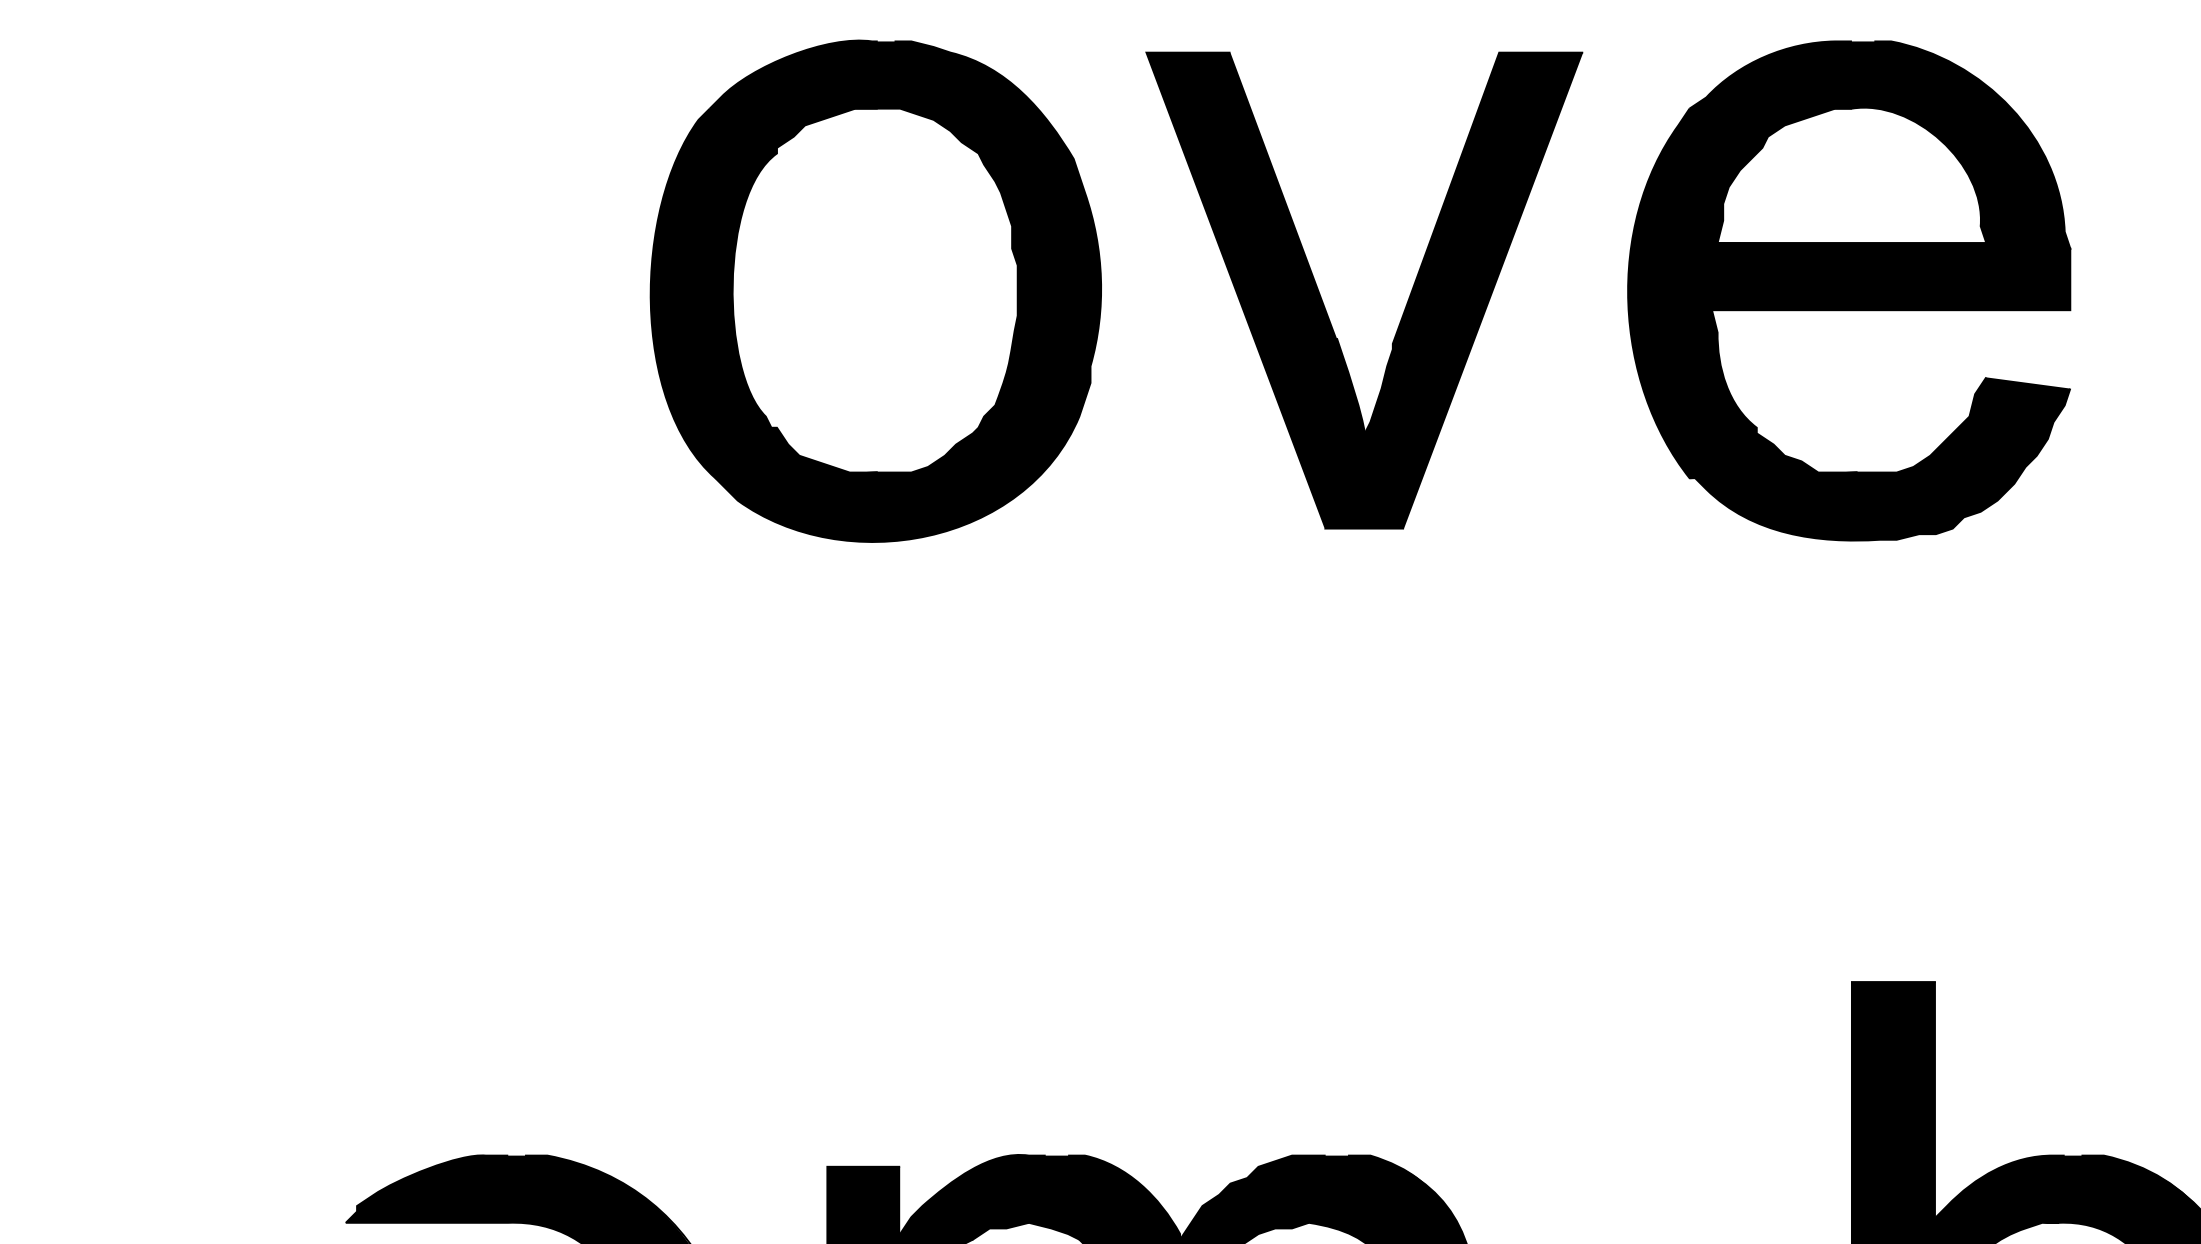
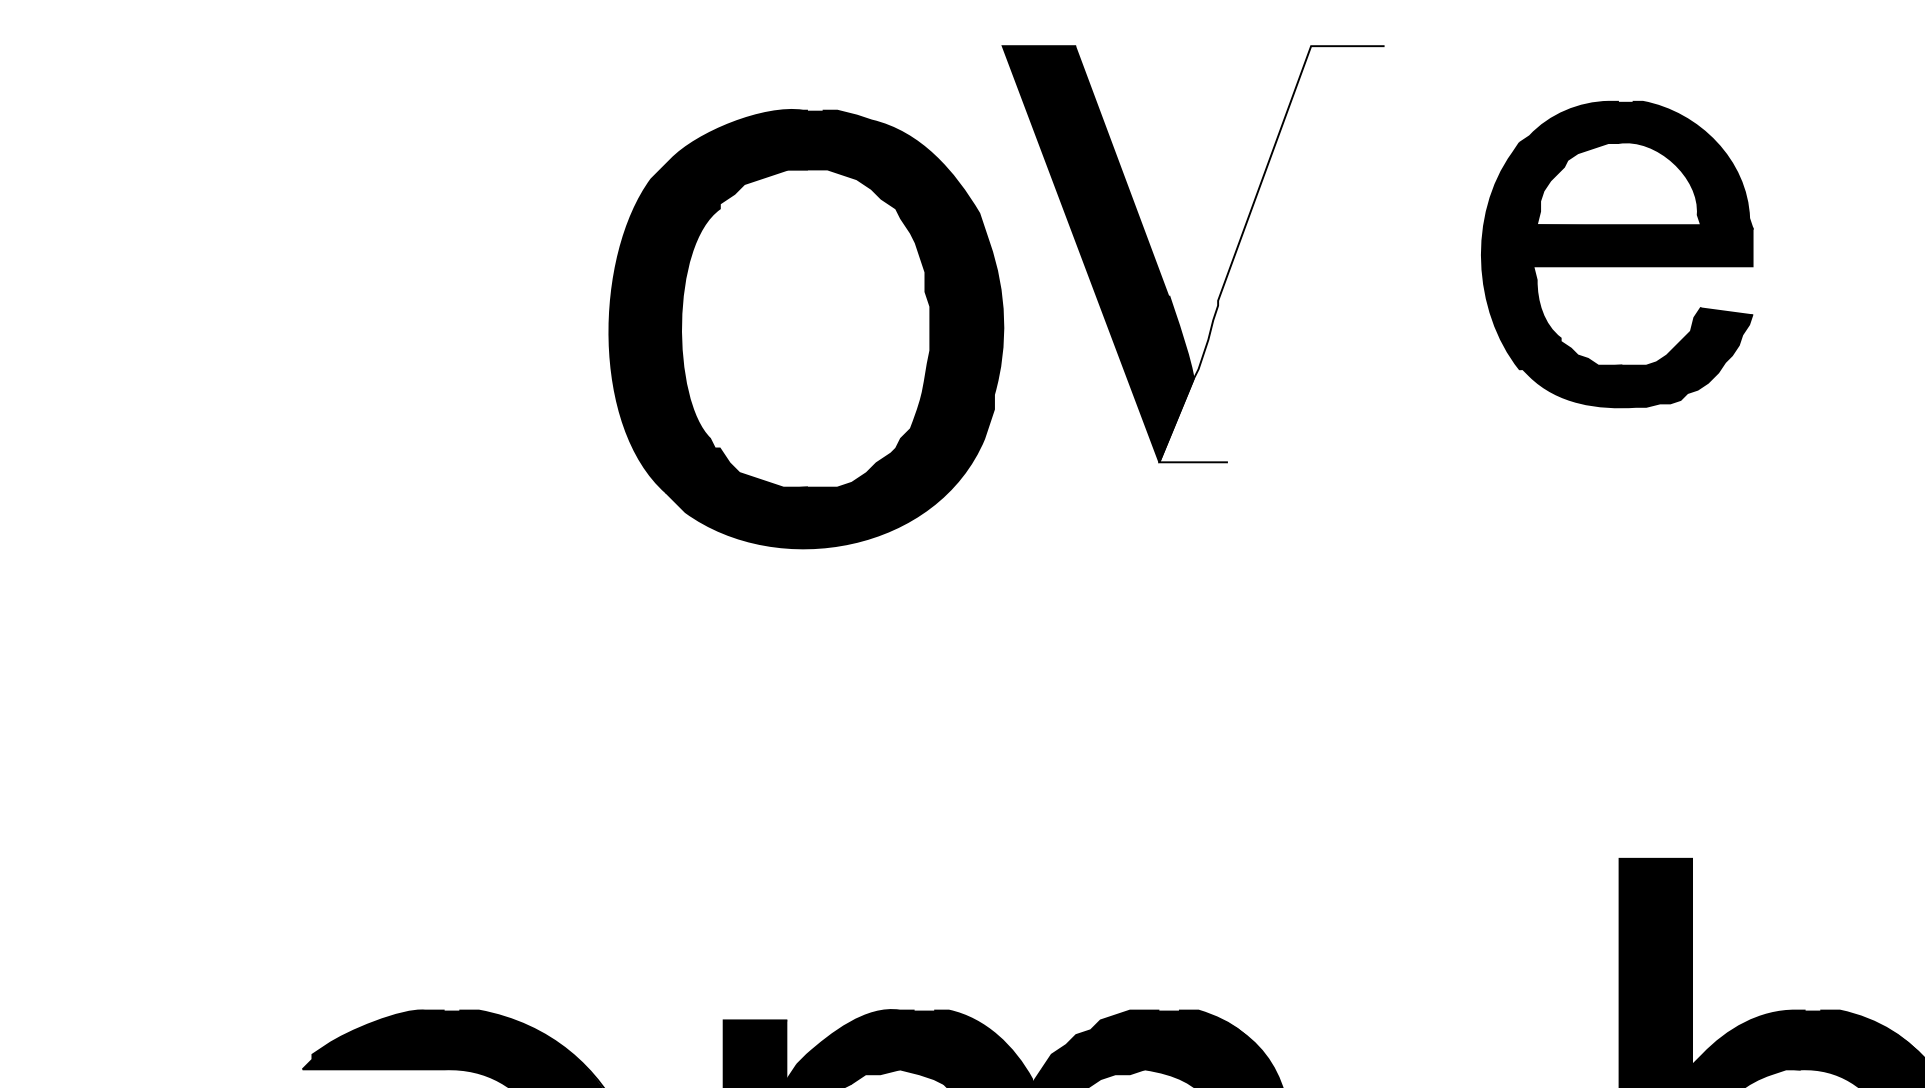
part: (875, 290) -> (805, 328), moved
fill: (1454, 290) -> (1272, 254), removed
part: (1849, 290) -> (1617, 254), size x0.7

